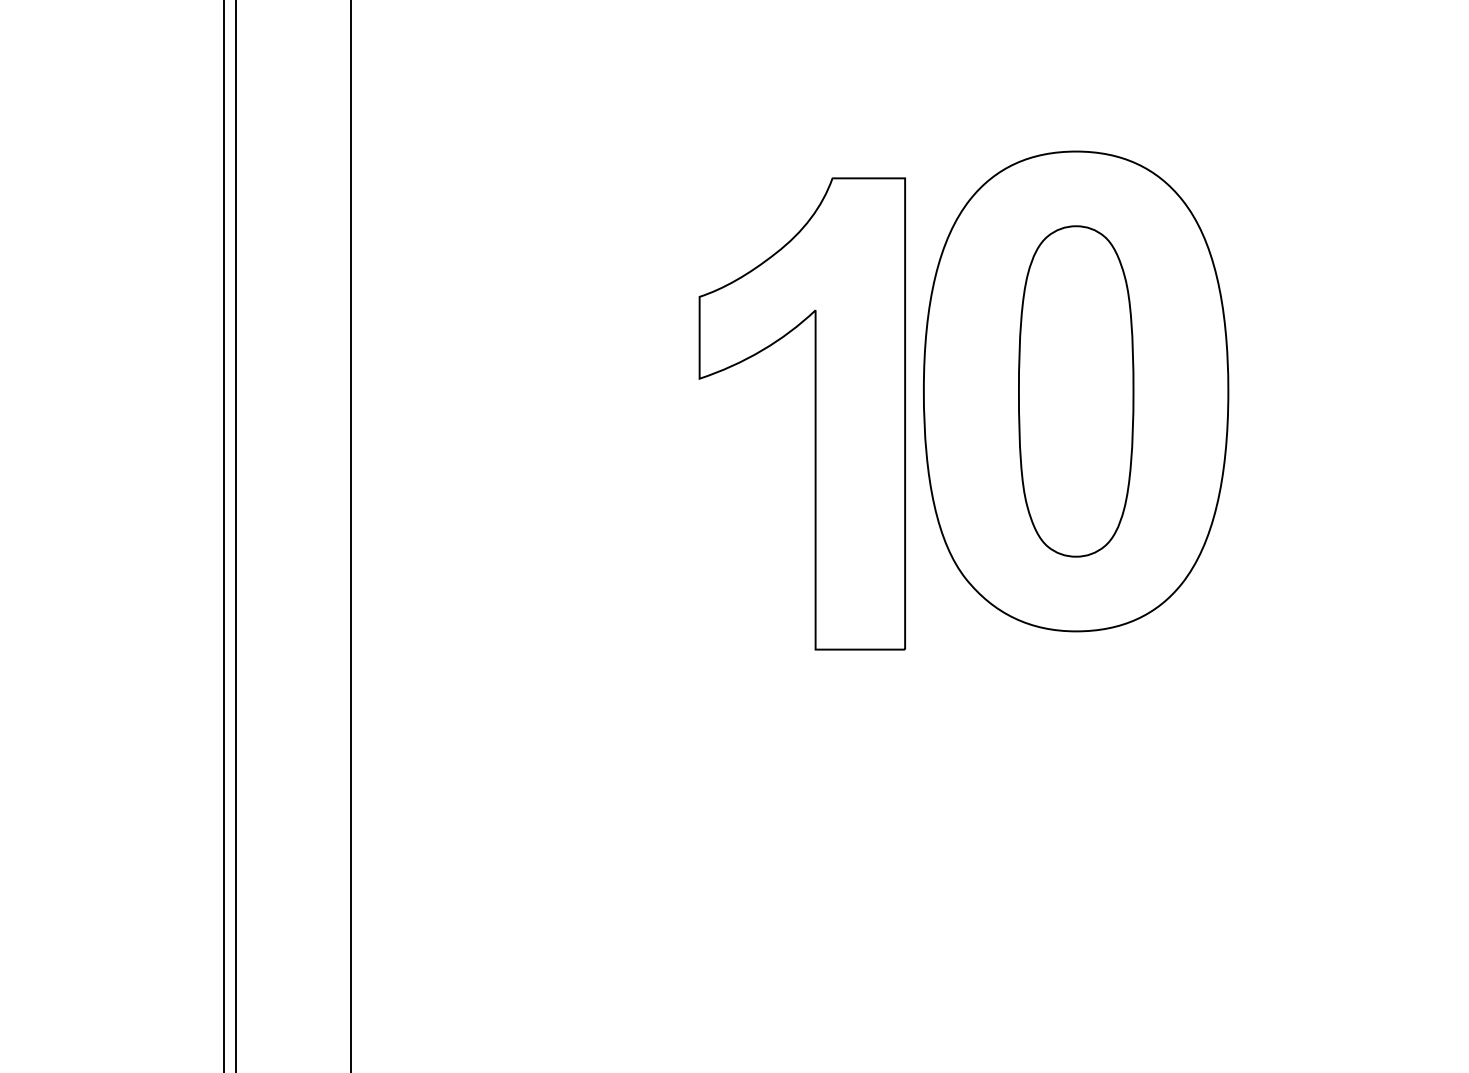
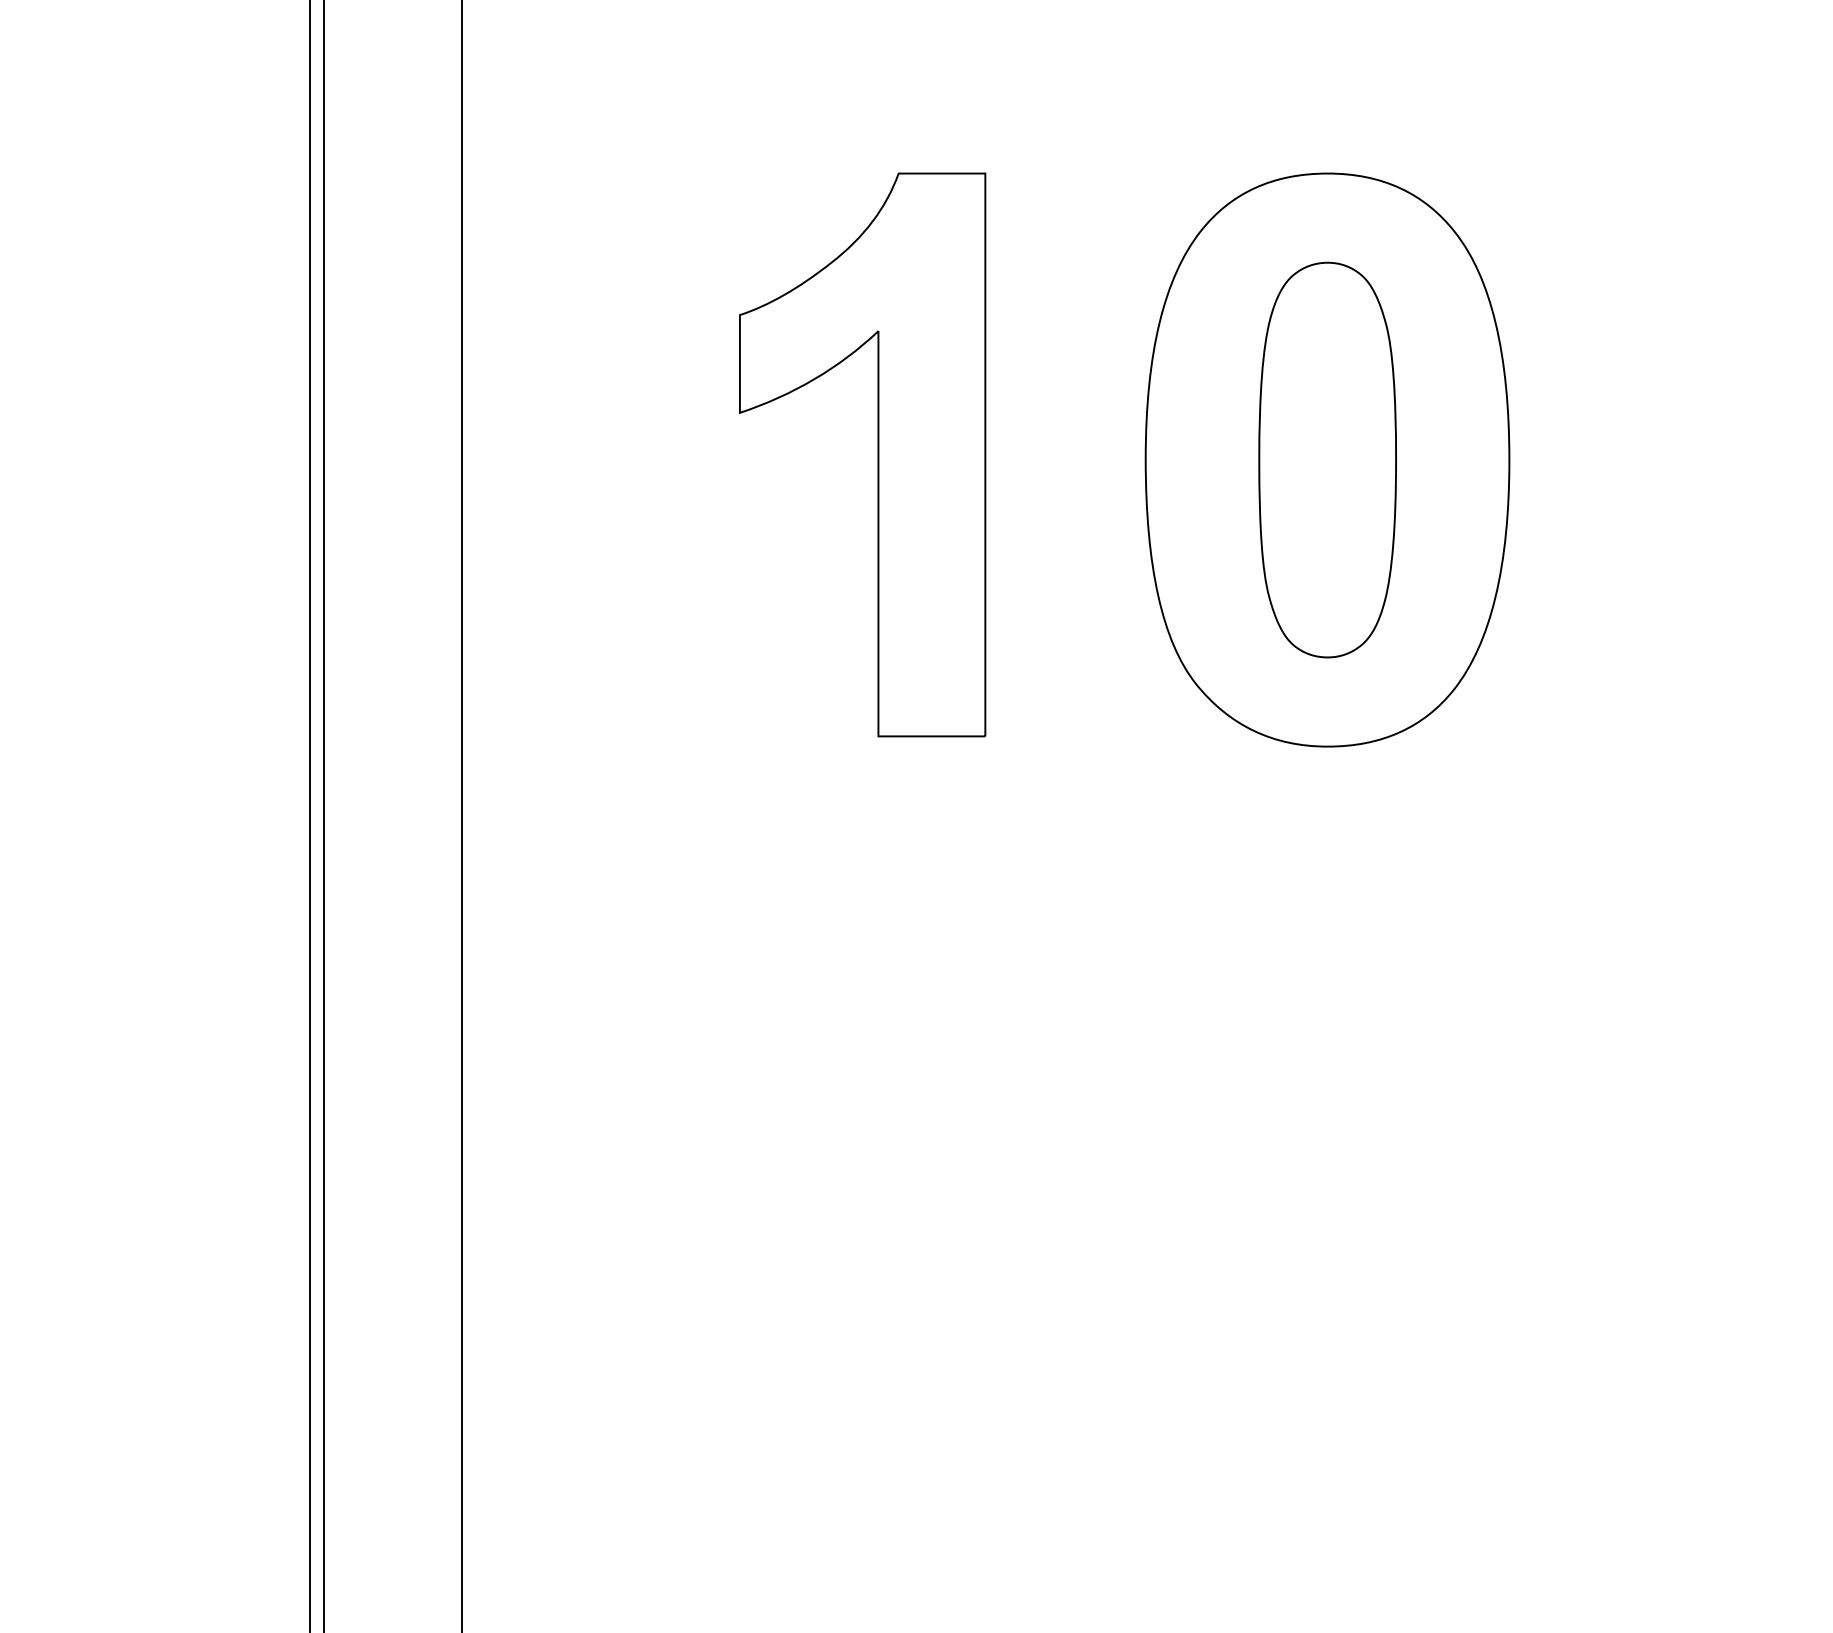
part: (814, 413) -> (877, 454), moved

